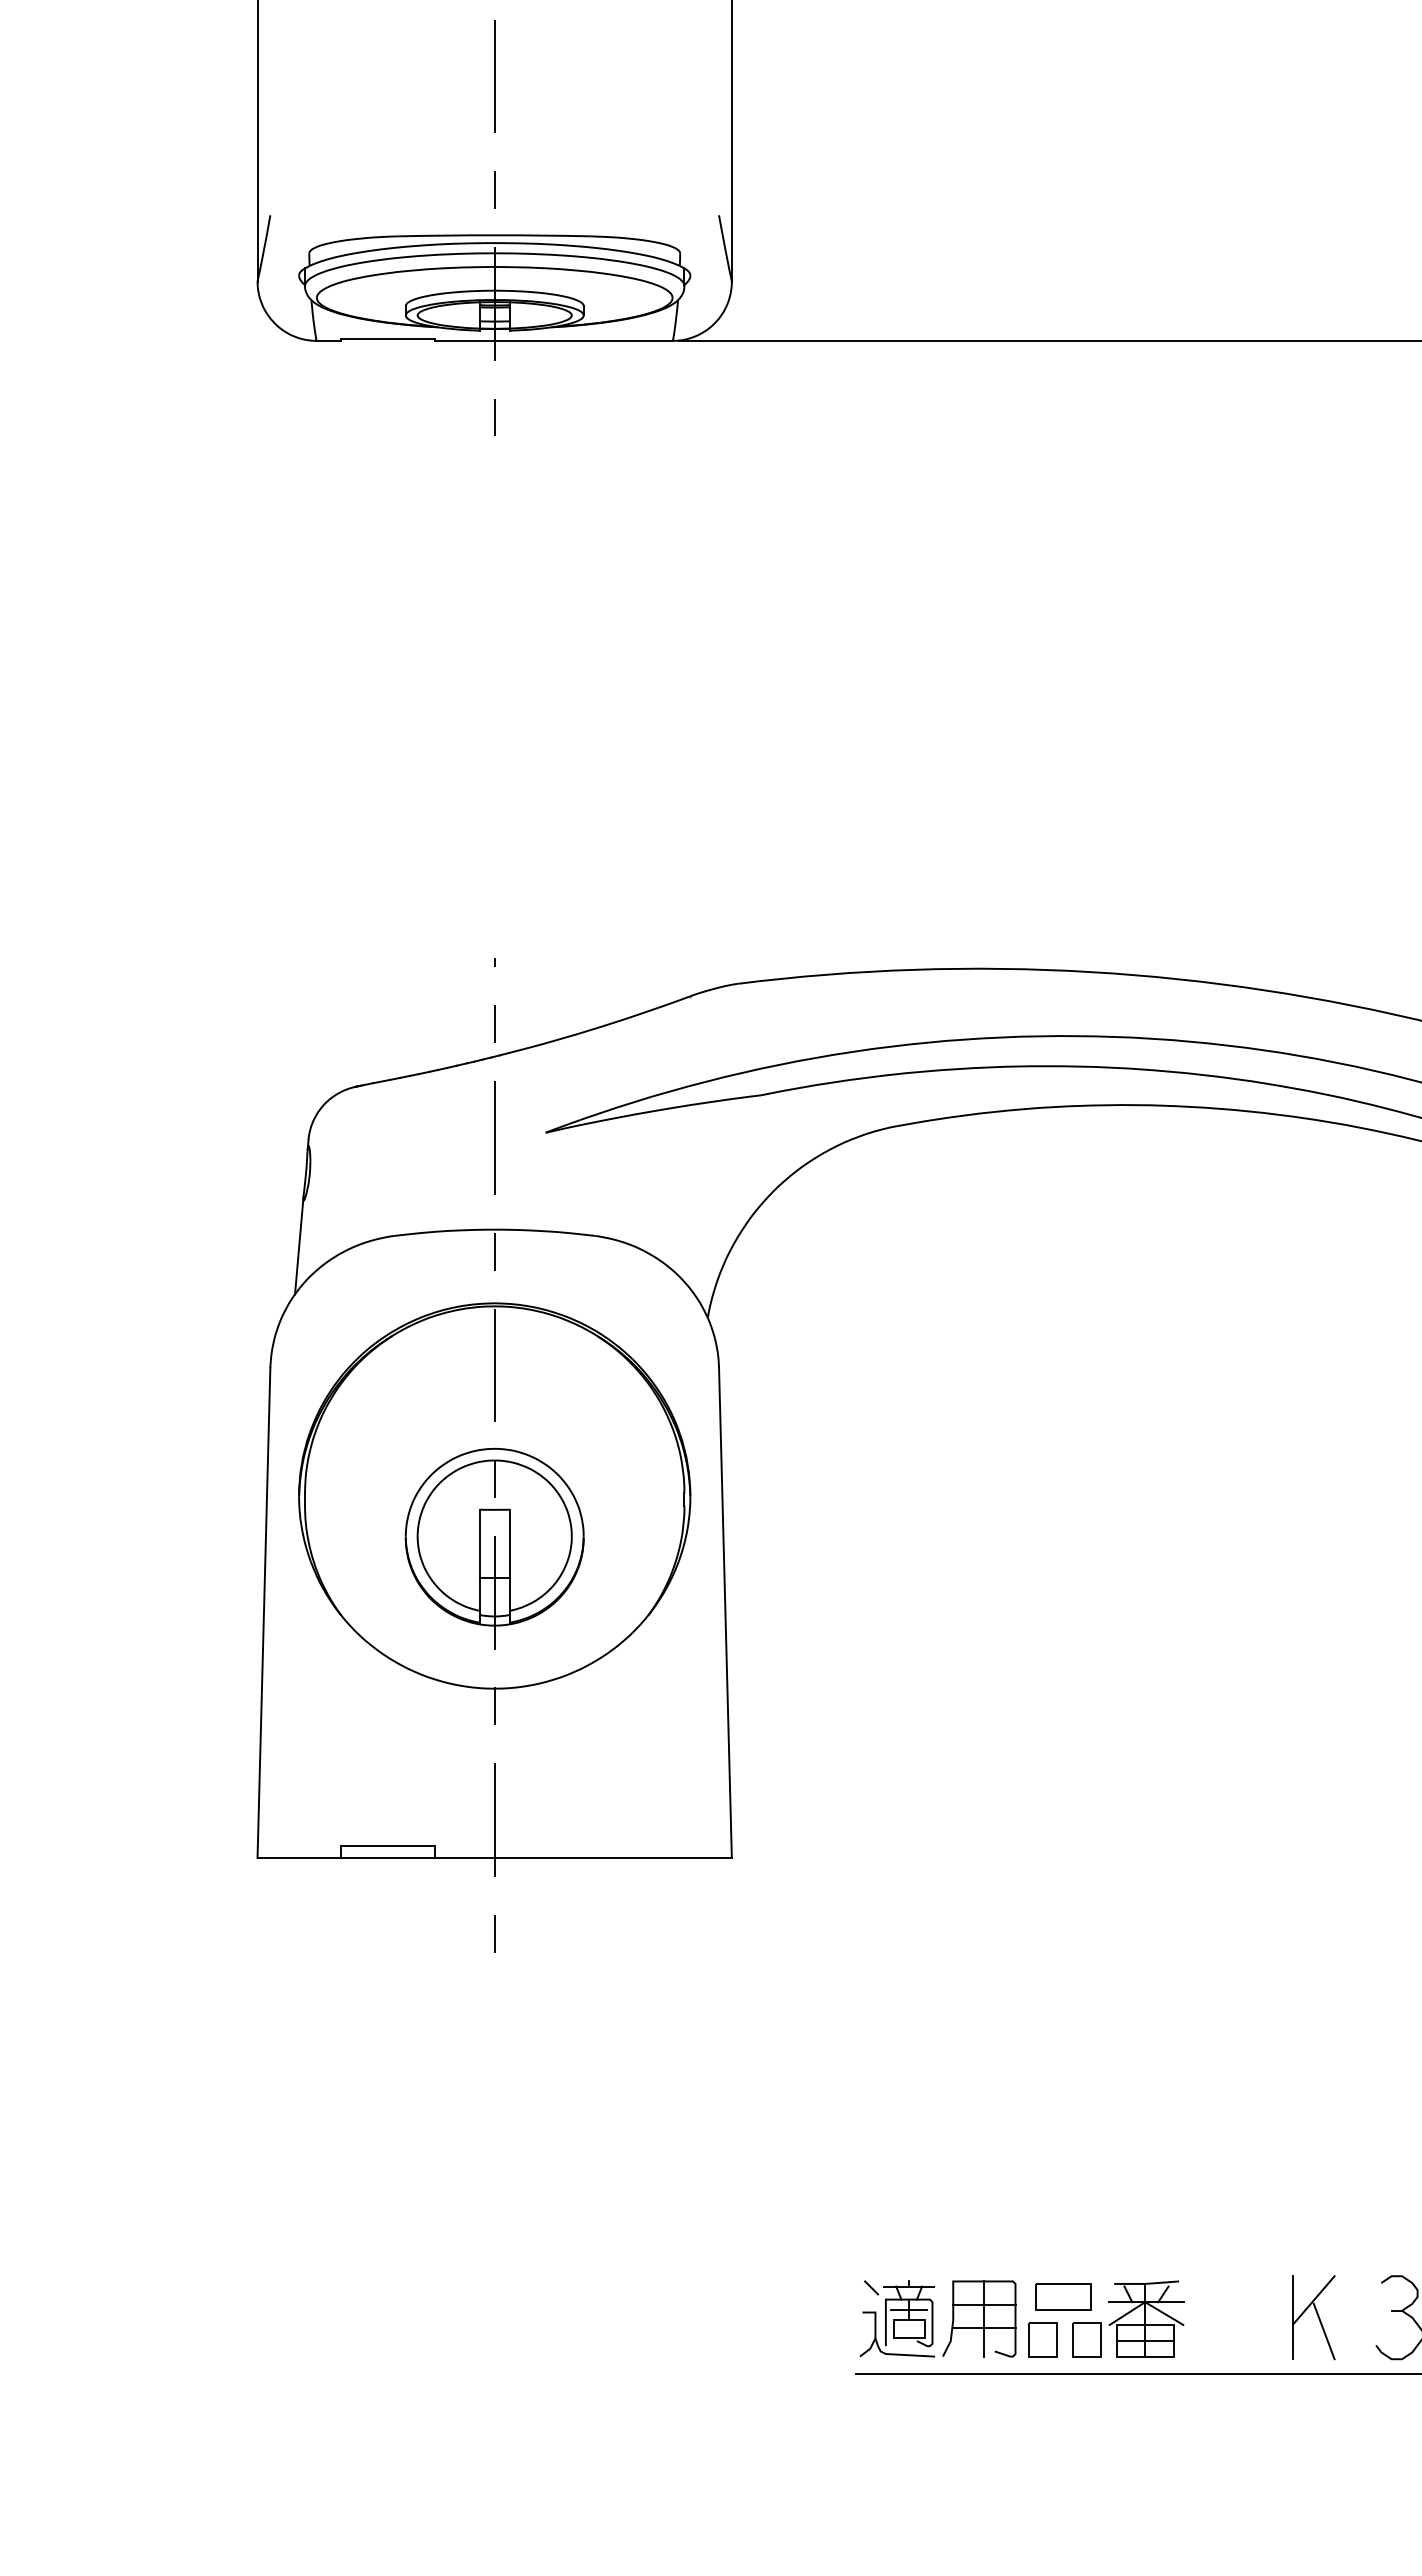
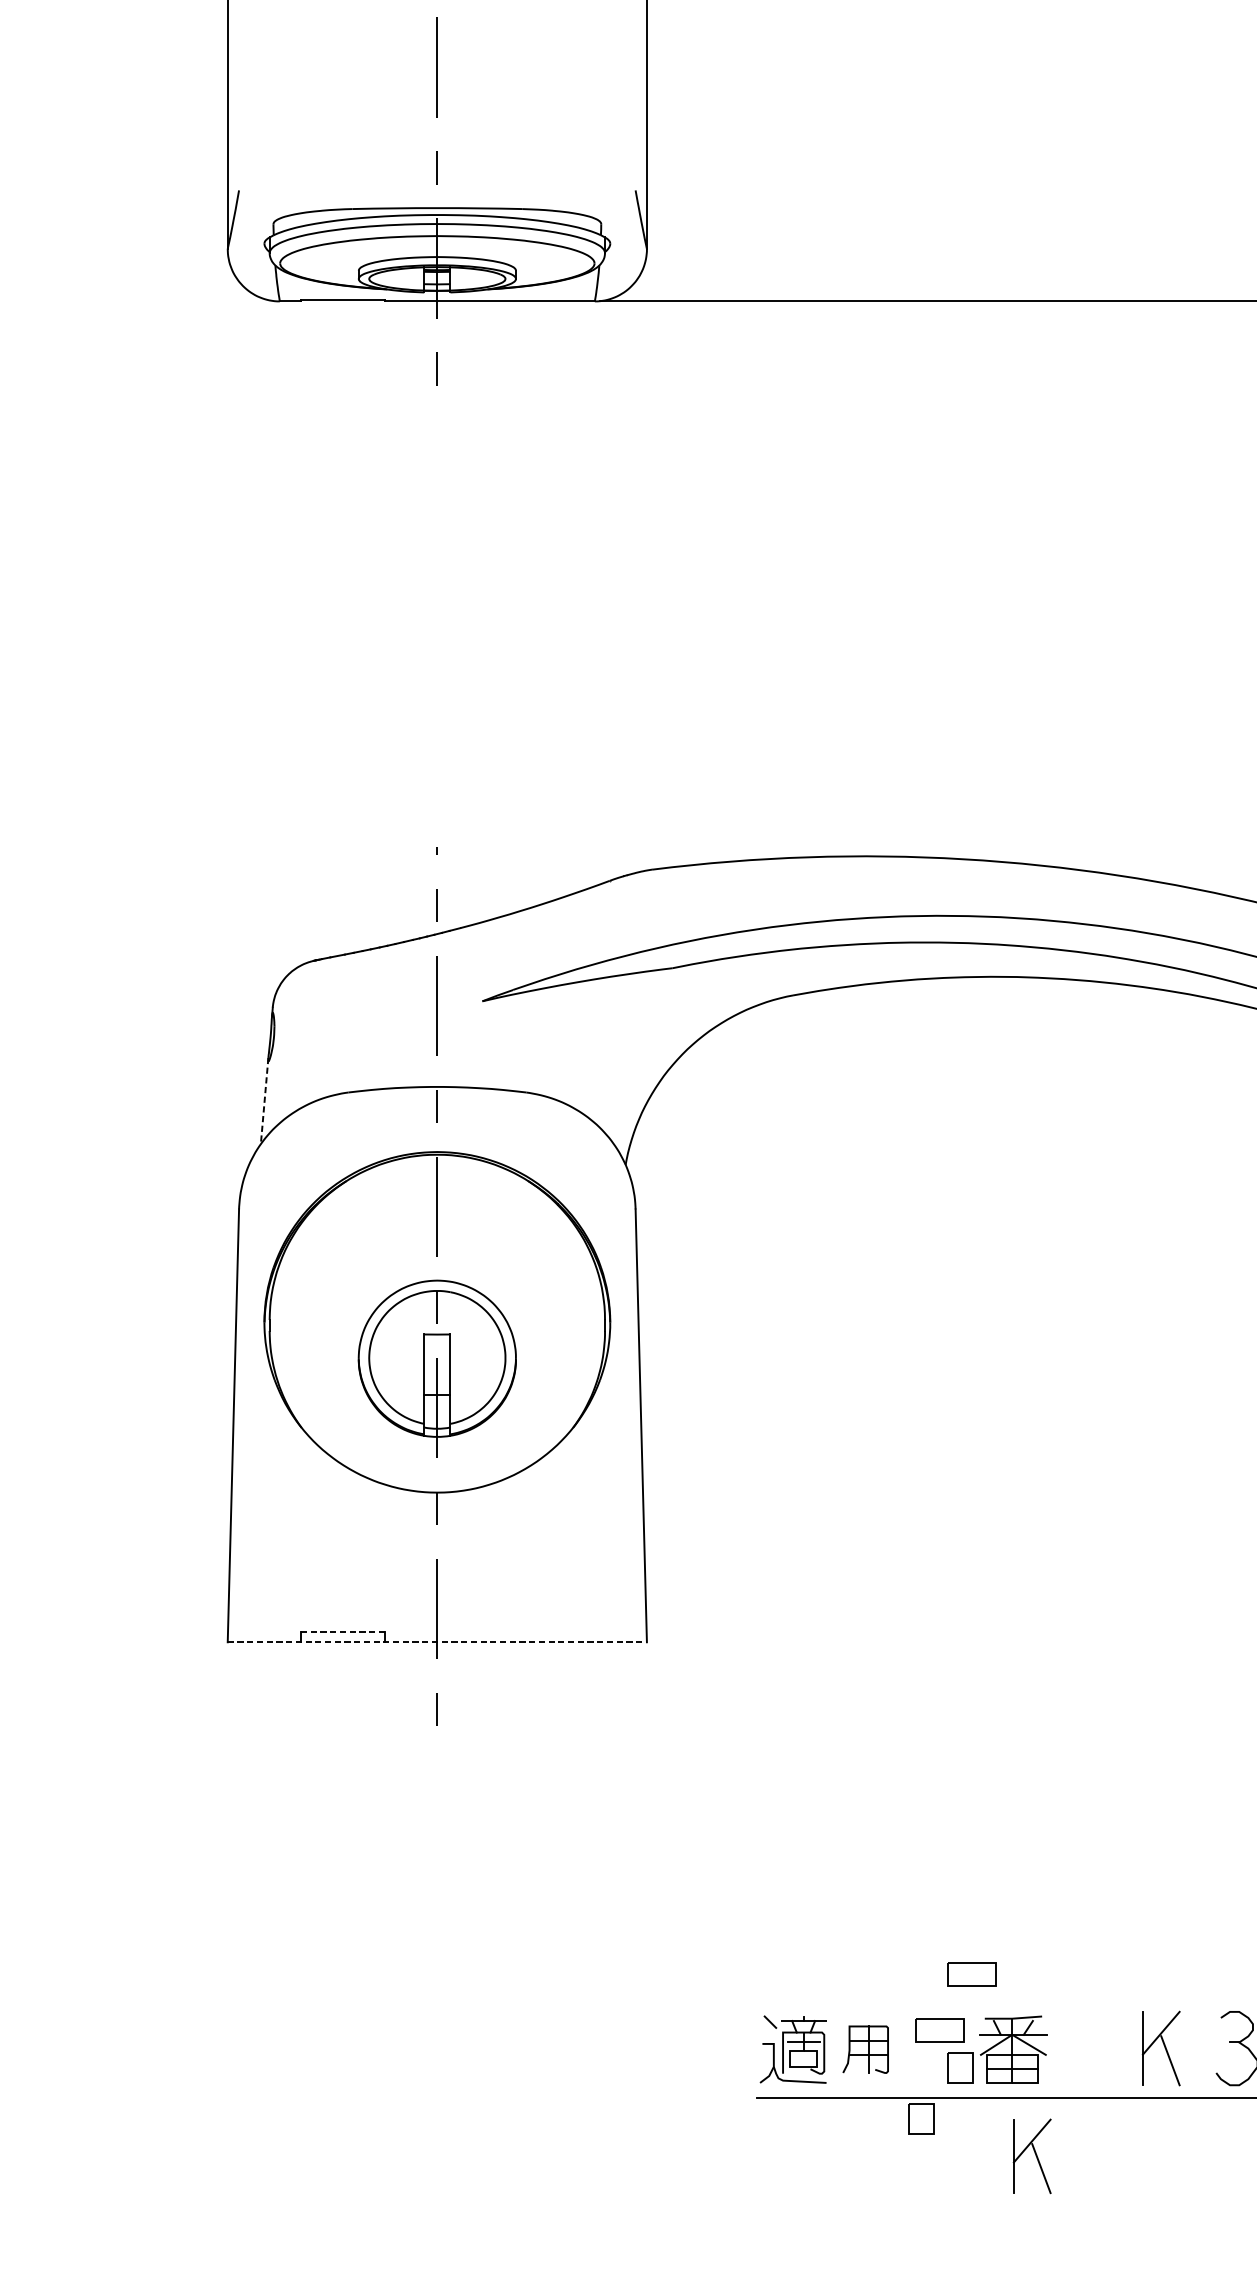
line: (299, 1245) -> (264, 1100), solid -> dashed
line: (387, 1846) -> (342, 1632), solid -> dashed
line: (495, 1858) -> (438, 1642), solid -> dashed
part: (1099, 2233) -> (971, 1974), added
part: (979, 2318) -> (865, 2049), size x0.7
part: (1042, 2339) -> (921, 2119), moved
part: (1167, 2439) -> (1031, 2156), added

